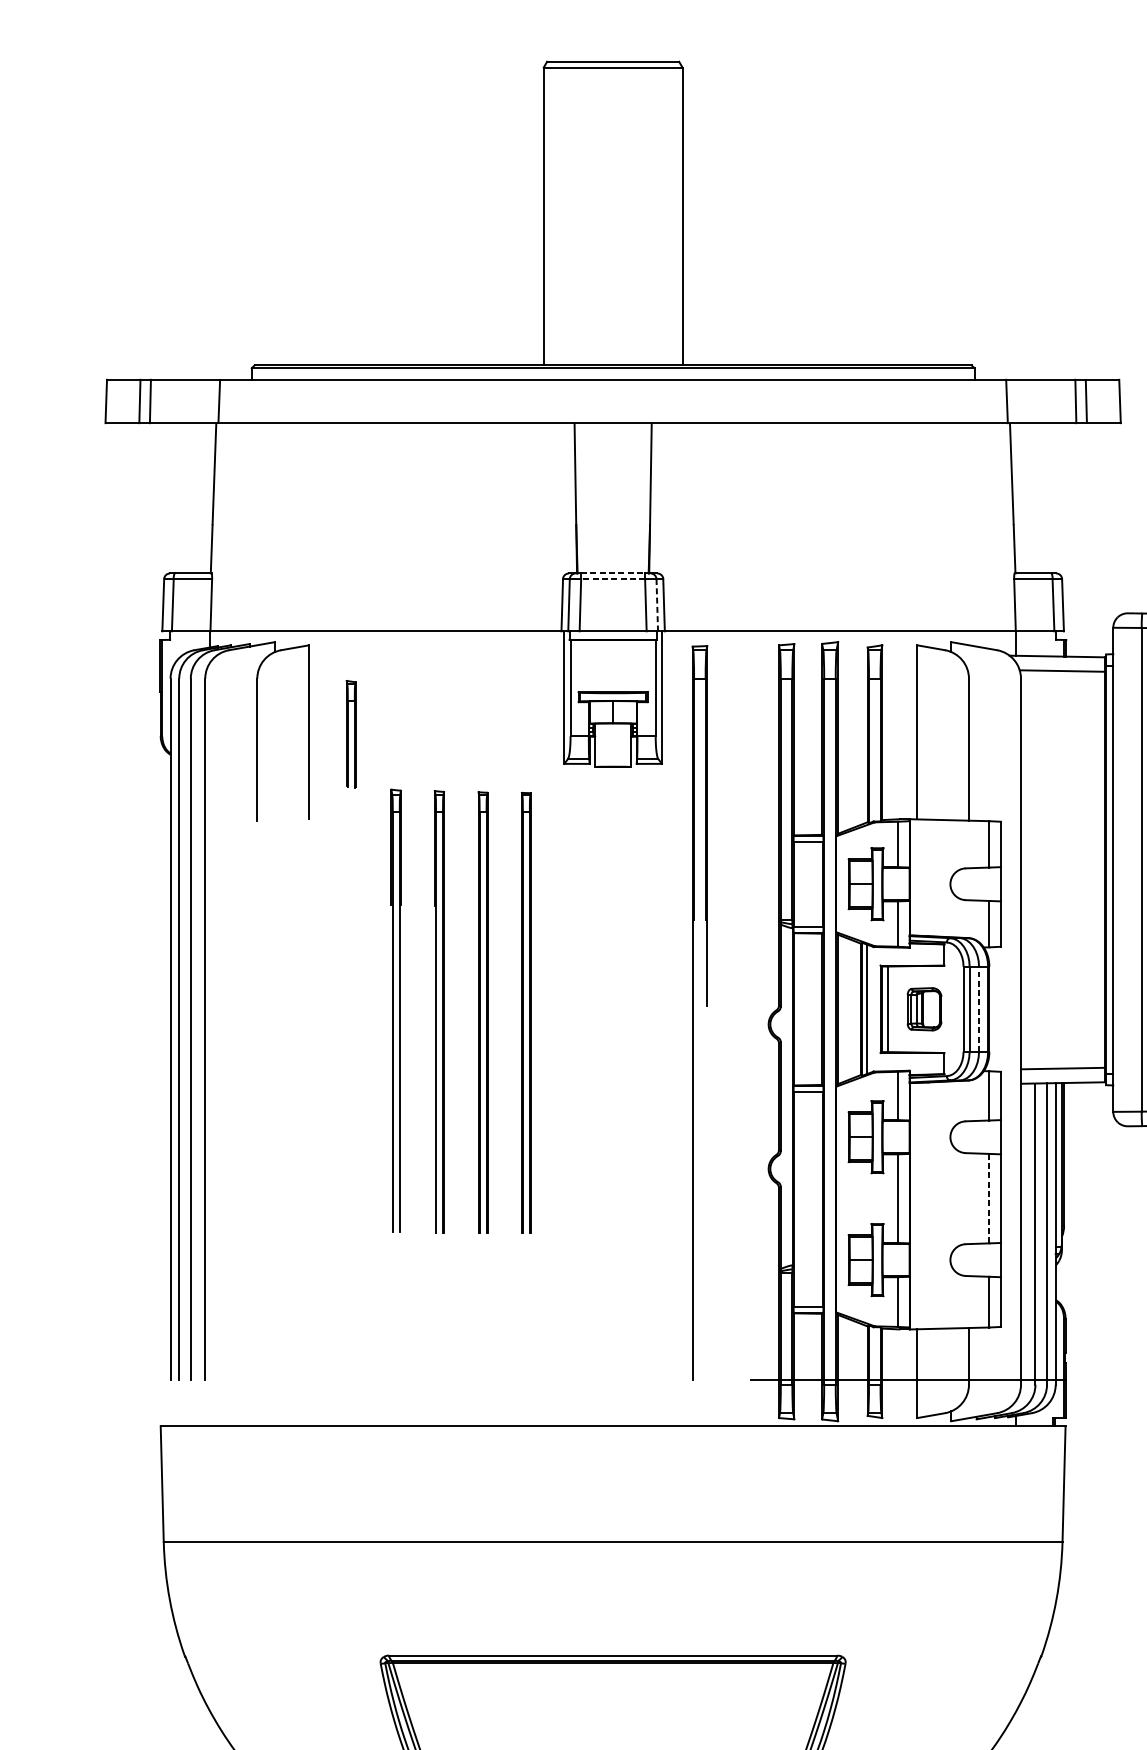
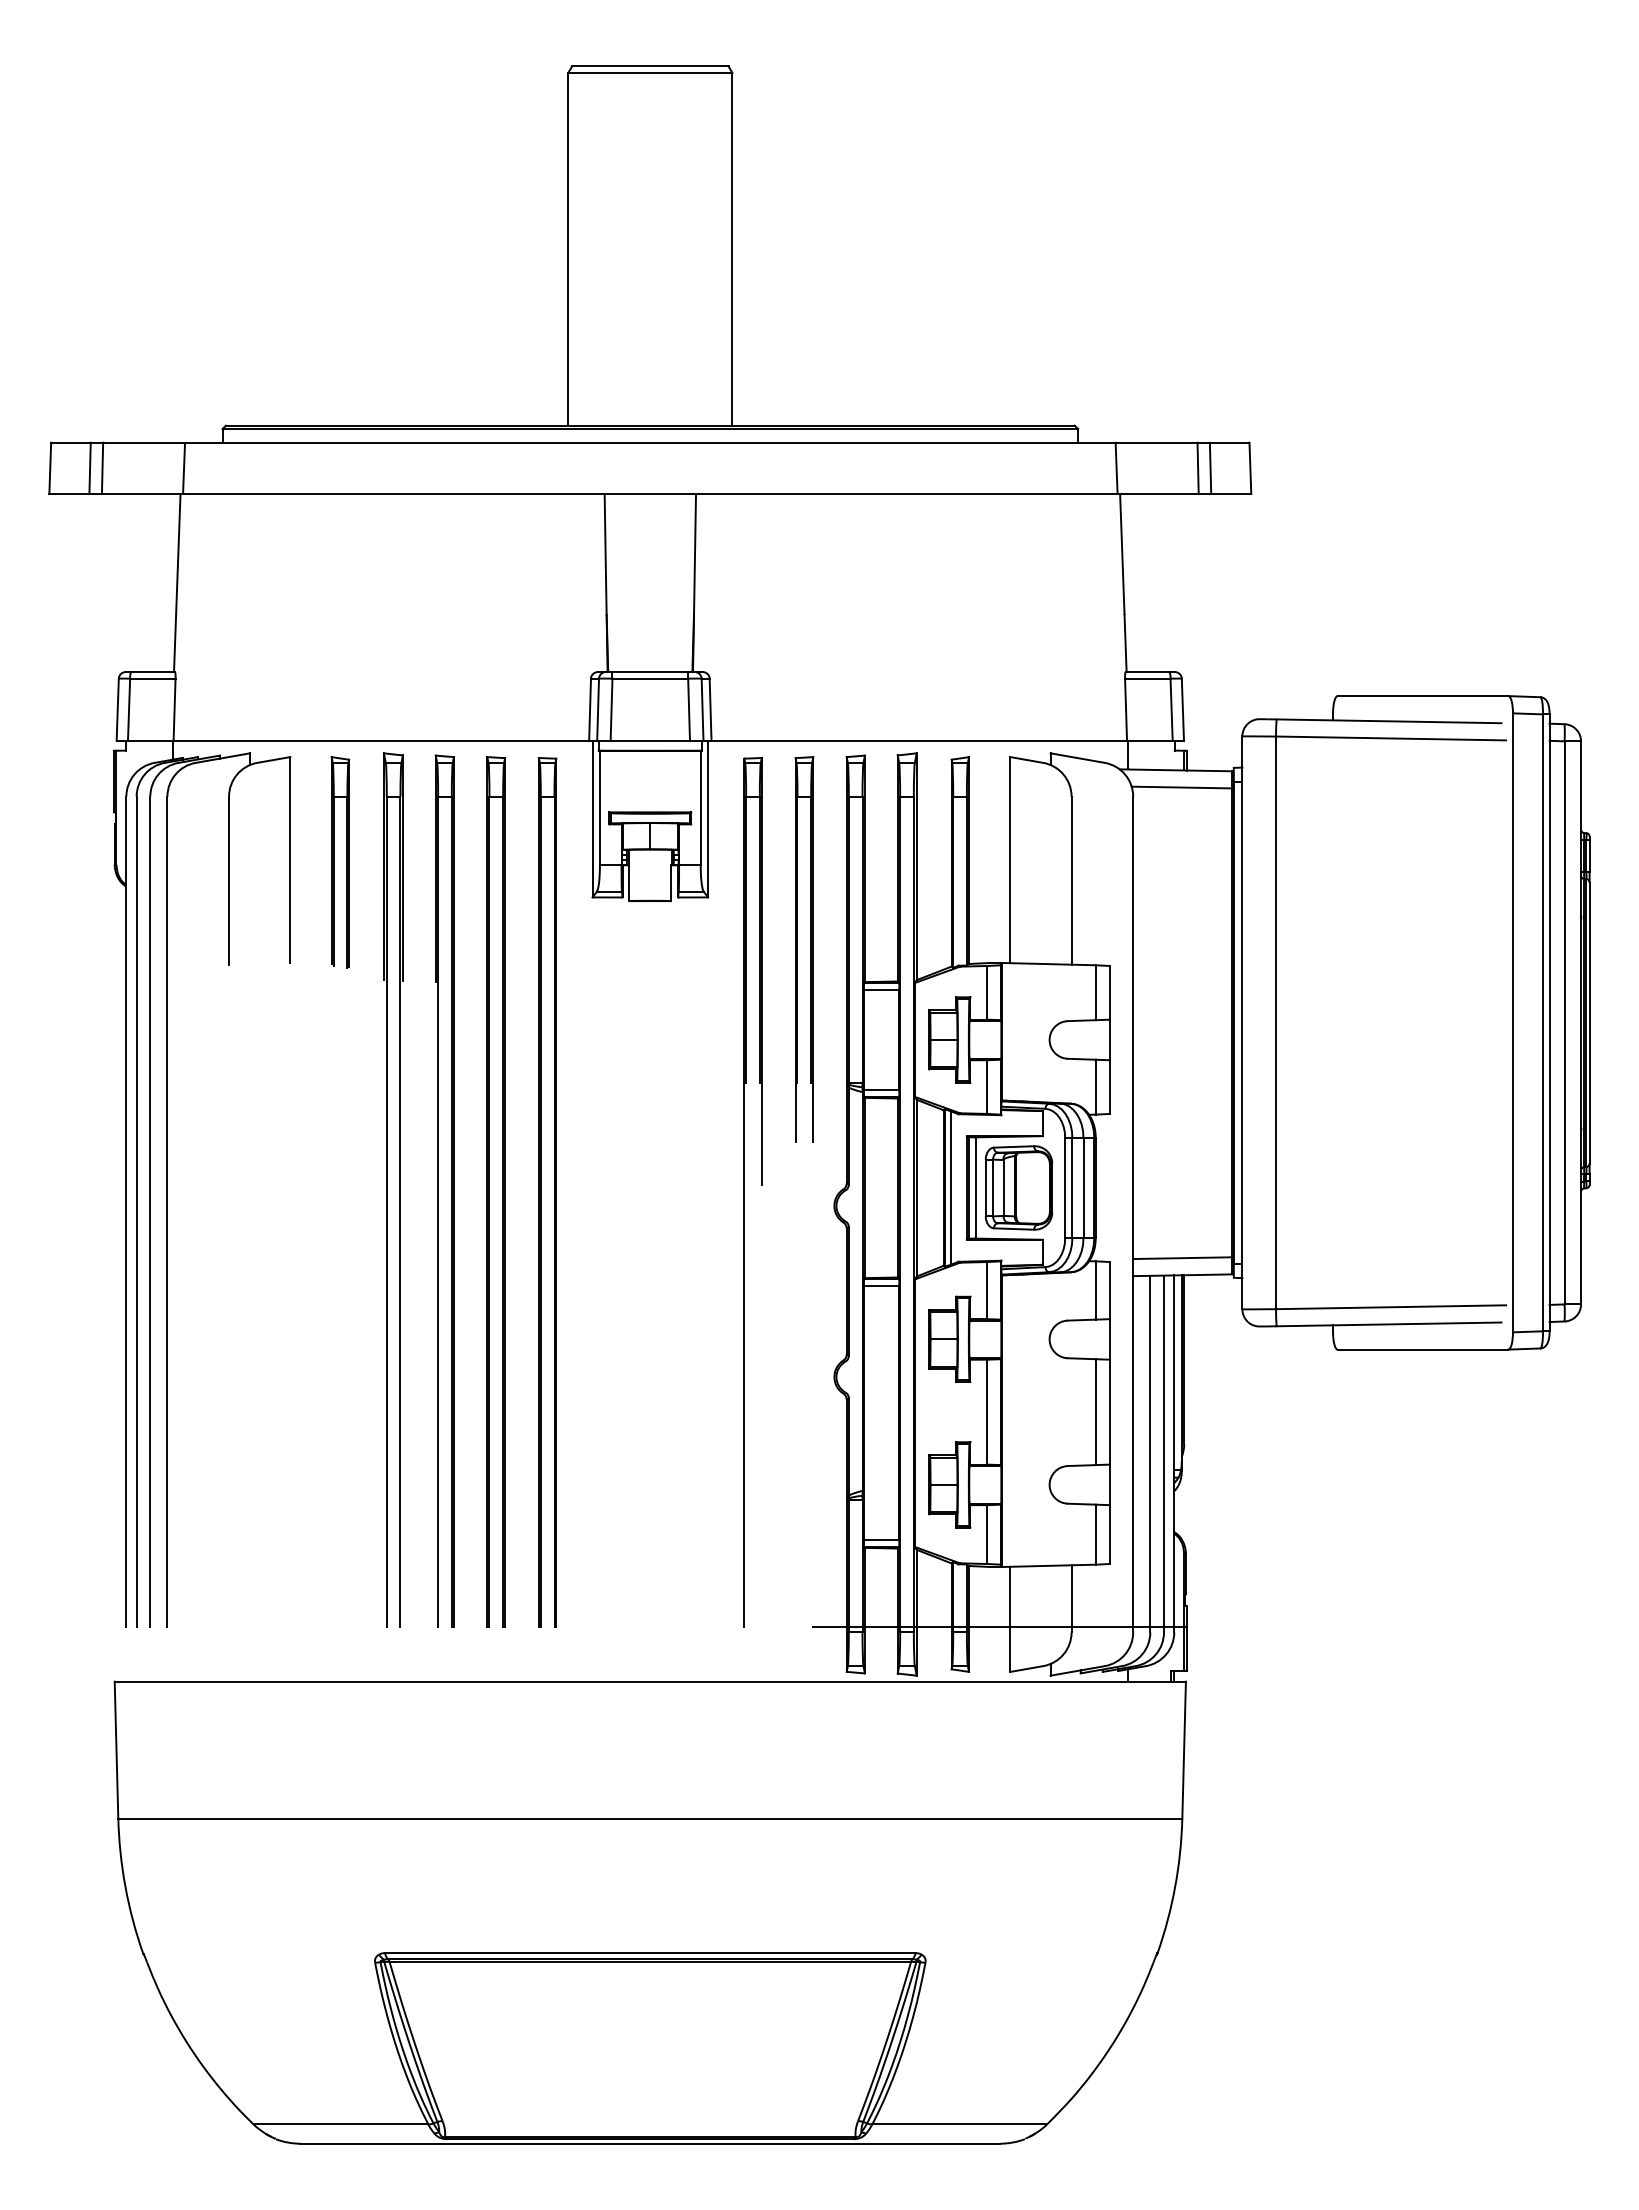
line: (613, 573) -> (650, 672), dashed -> solid
line: (613, 578) -> (650, 678), dashed -> solid
line: (657, 605) -> (702, 709), dashed -> solid
part: (350, 734) -> (339, 862), size x1.67
part: (743, 807) -> (804, 949), added
part: (924, 1008) -> (1018, 1187), size x1.67
line: (979, 1008) -> (1083, 1187), dashed -> solid
part: (396, 1010) -> (393, 1189), size x1.67
part: (439, 1011) -> (444, 1190), size x1.67
part: (483, 1012) -> (496, 1191), size x1.67
part: (526, 1013) -> (547, 1192), size x1.67
line: (989, 1198) -> (1095, 1412), dashed -> solid

